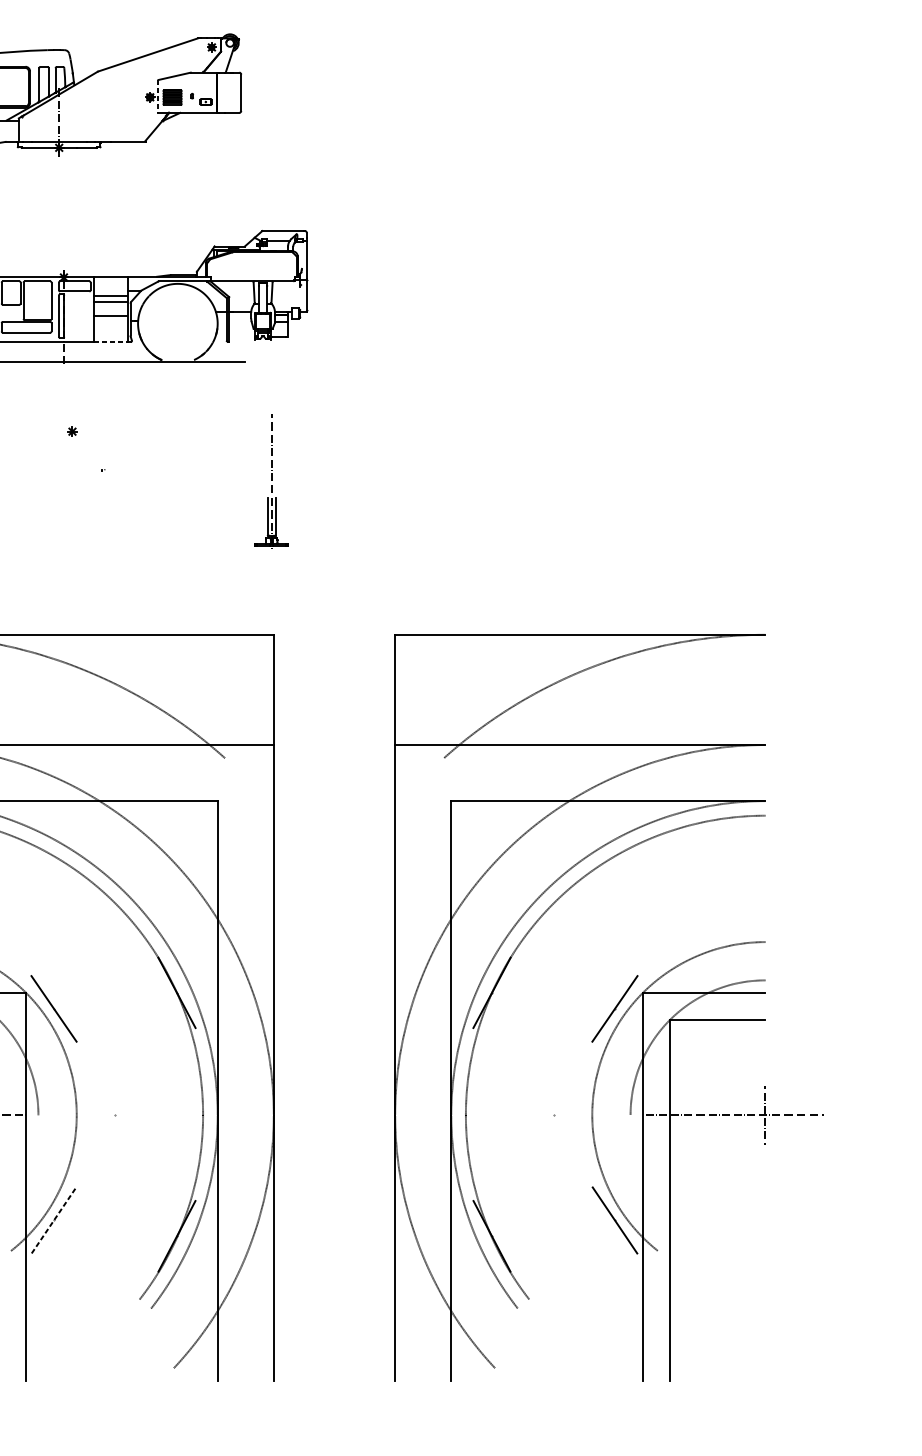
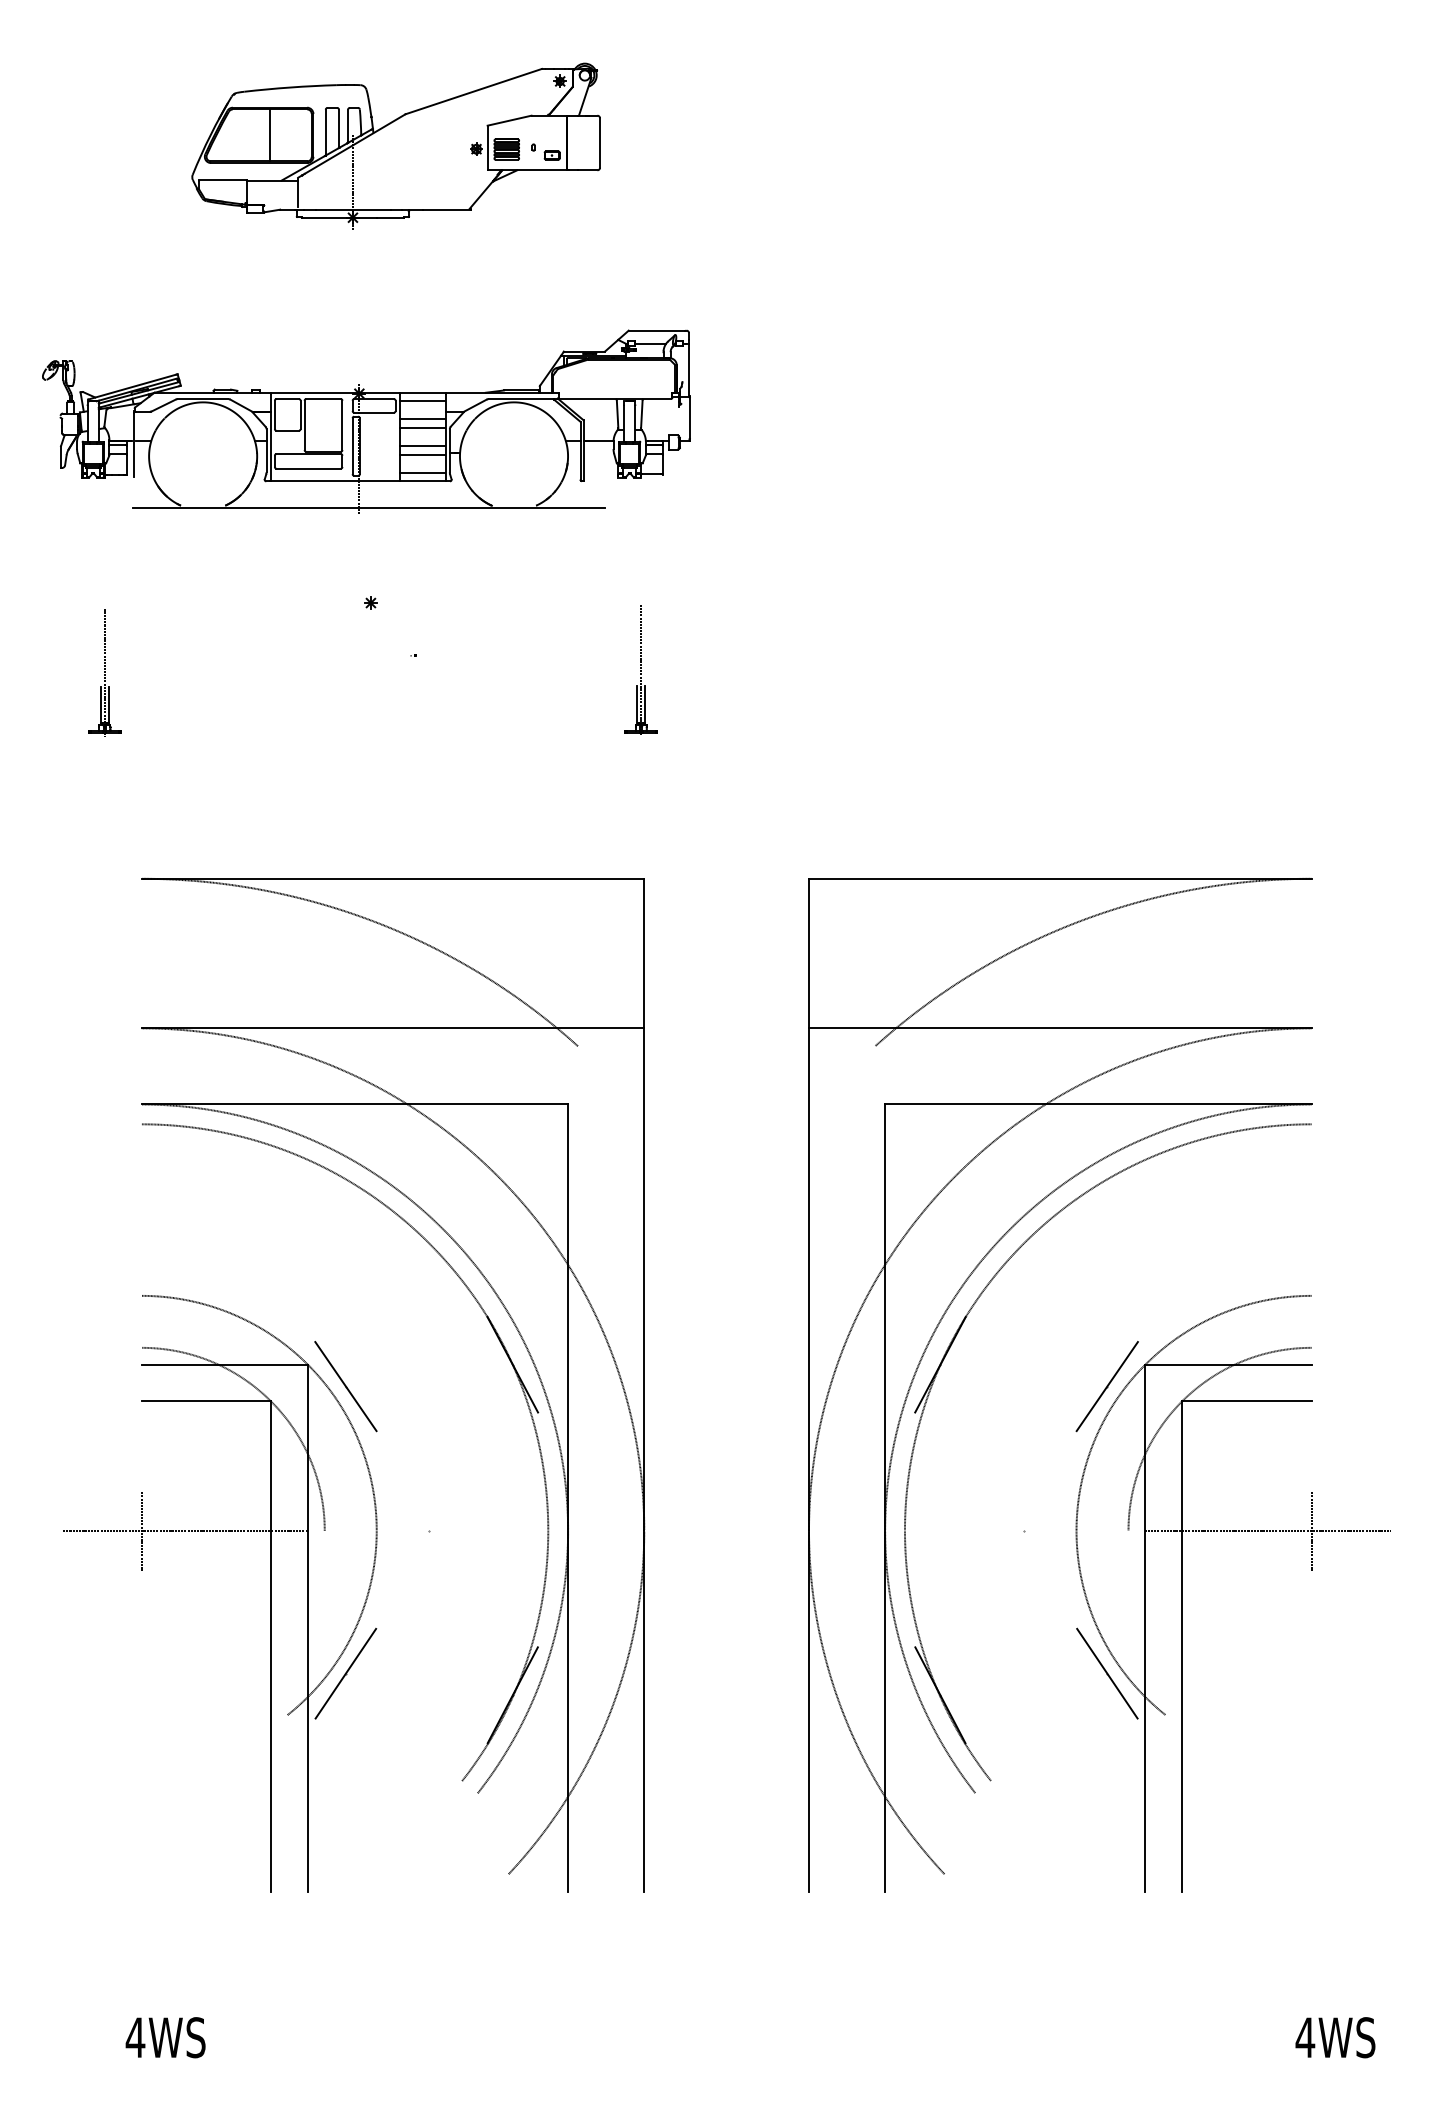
line: (158, 96) -> (487, 148), dashed -> solid
line: (110, 283) -> (422, 401), added
line: (110, 322) -> (422, 454), added
line: (110, 335) -> (422, 472), added
line: (111, 342) -> (423, 481), dashed -> solid
part: (271, 480) -> (640, 669), size x0.71
line: (54, 1220) -> (346, 1673), dashed -> solid

